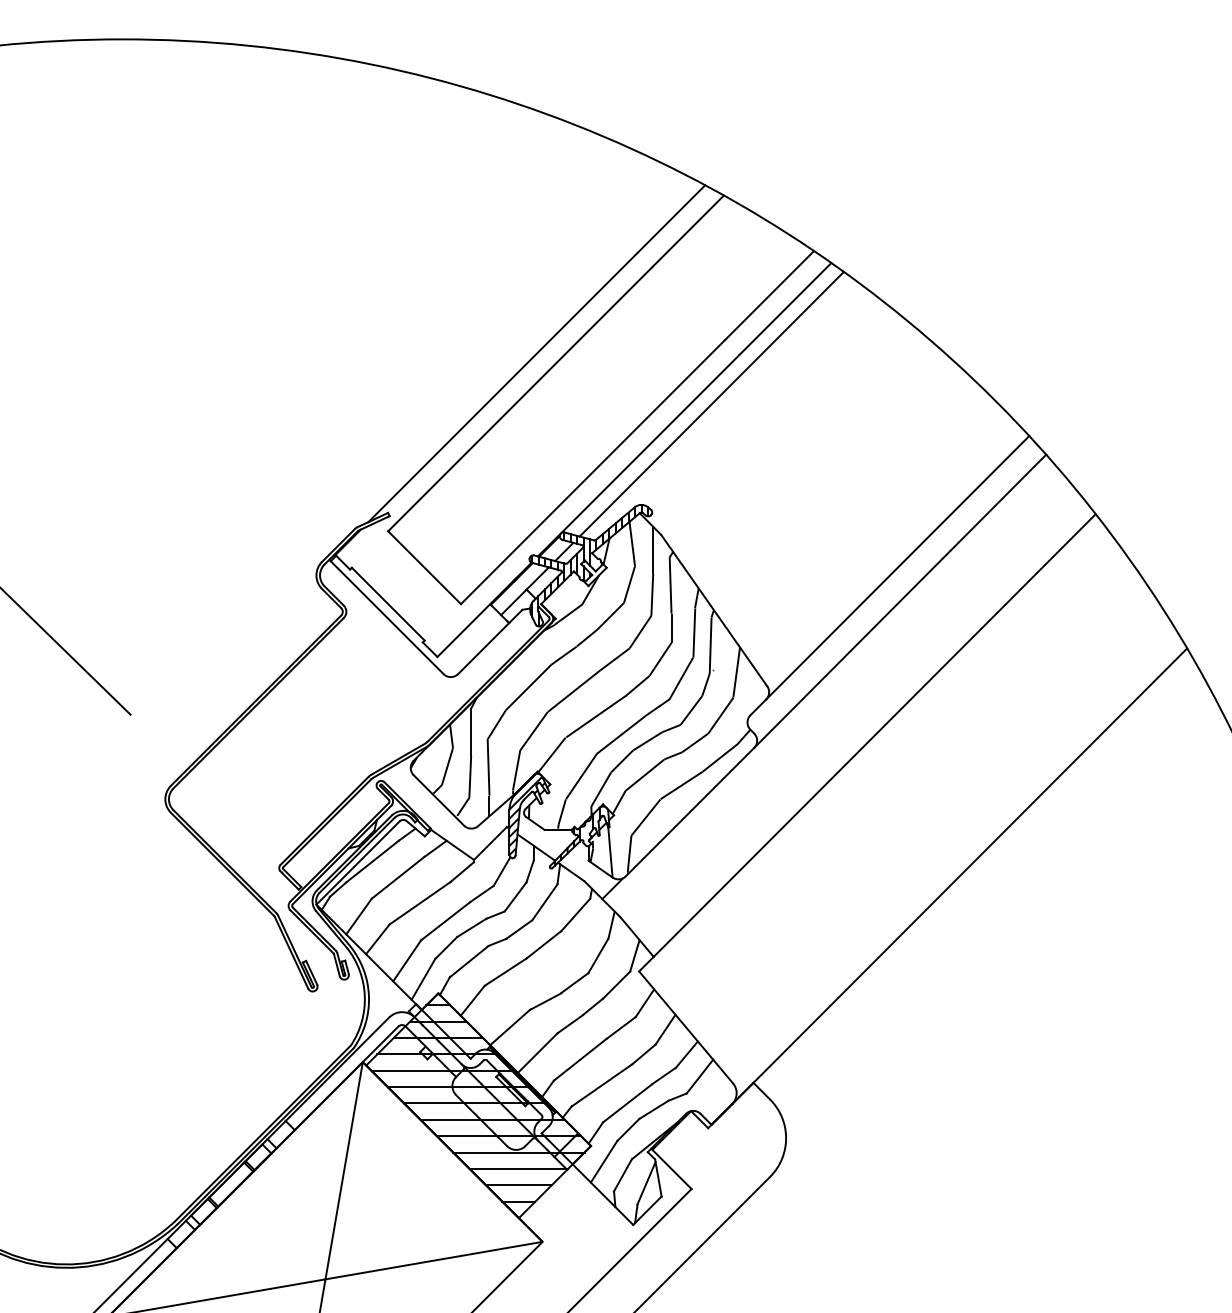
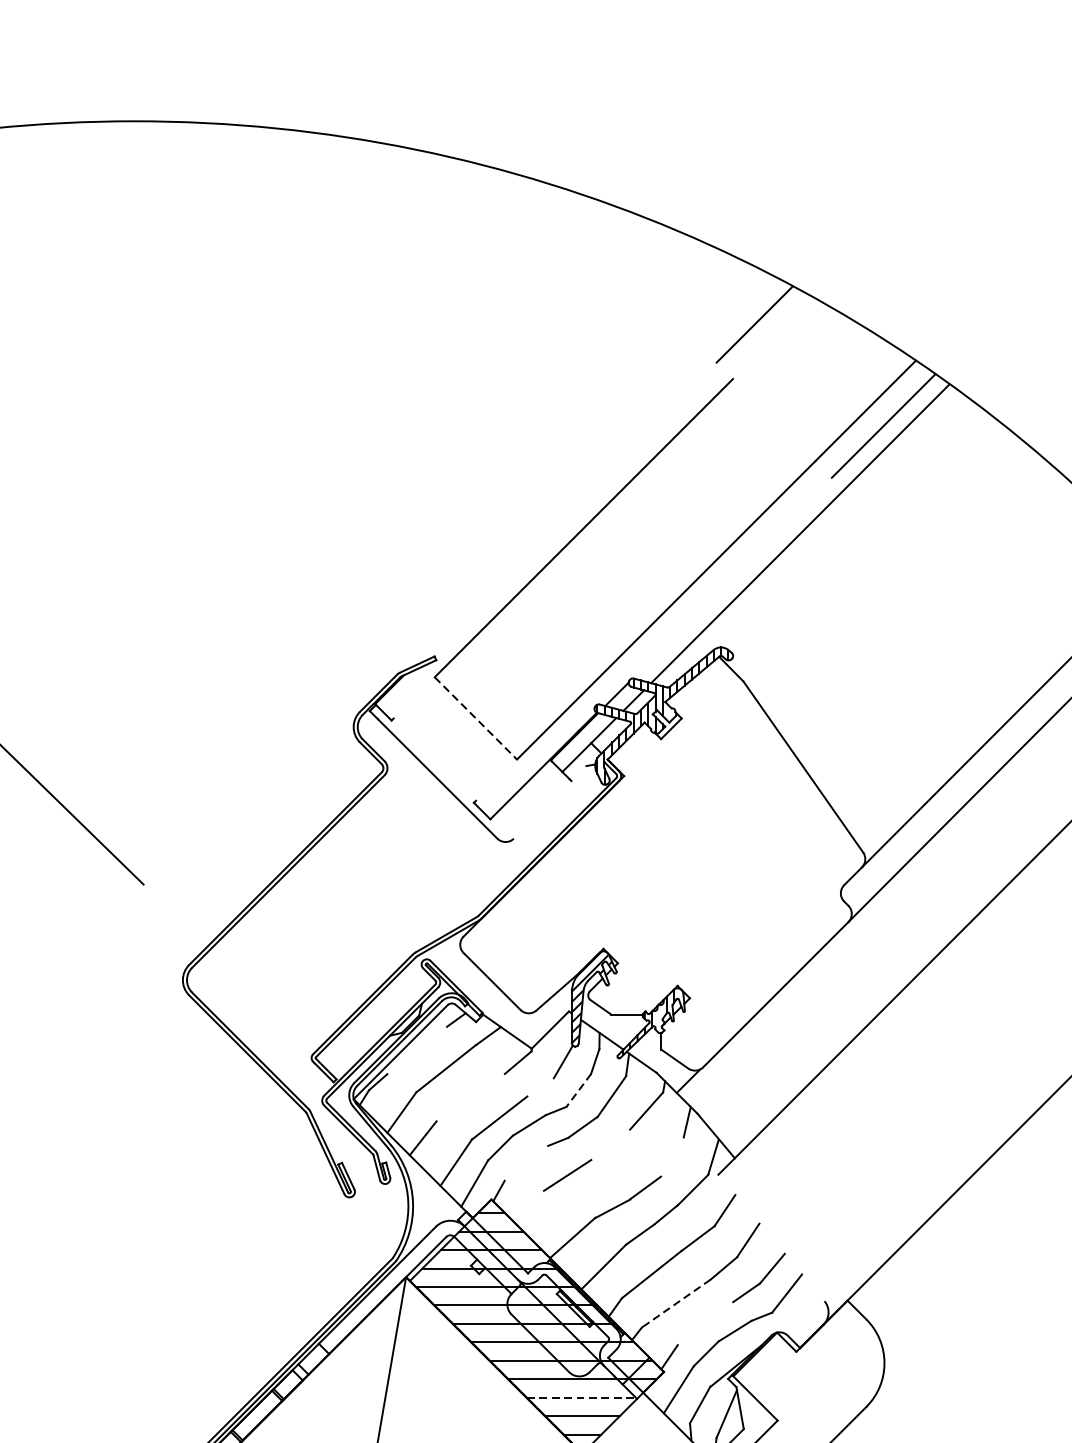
line: (687, 231) -> (773, 338), removed
line: (502, 387) -> (563, 514), removed
line: (638, 455) -> (717, 591), removed
line: (424, 568) -> (475, 719), solid -> dashed
line: (387, 603) -> (433, 758), removed
line: (490, 641) -> (550, 801), removed
hatch: (580, 699) -> (652, 867), removed
line: (372, 861) -> (417, 1050), removed
line: (481, 893) -> (540, 1086), removed
line: (515, 897) -> (578, 1091), solid -> dashed
line: (420, 902) -> (471, 1096), removed
line: (543, 944) -> (610, 1144), removed
line: (598, 955) -> (672, 1156), removed
line: (469, 961) -> (526, 1163), removed
line: (472, 1000) -> (530, 1207), removed
line: (686, 1027) -> (771, 1238), removed
line: (602, 1085) -> (676, 1303), solid -> dashed
line: (627, 1103) -> (705, 1323), removed
line: (519, 1168) -> (583, 1397), solid -> dashed

